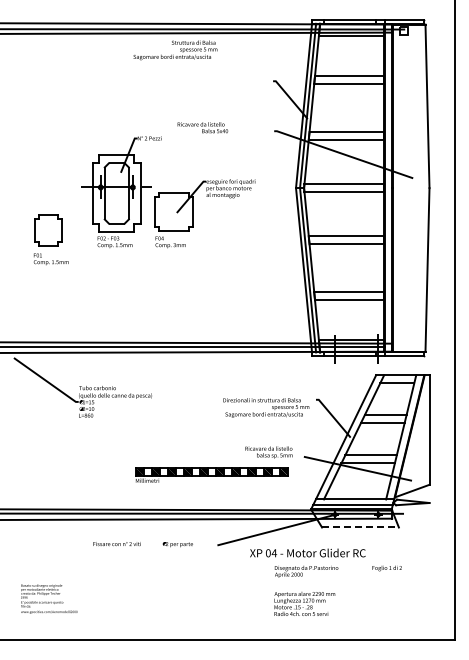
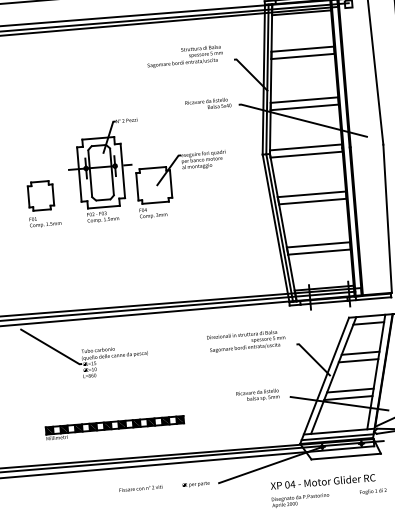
text: (175, 50) -> (184, 56), moved
text: (202, 127) -> (207, 103), moved
part: (50, 239) -> (43, 203), moved
text: (266, 407) -> (246, 341), moved
part: (211, 474) -> (114, 427), moved
line: (360, 527) -> (346, 456), dashed -> solid
text: (142, 544) -> (163, 487), moved
text: (307, 552) -> (322, 481), moved

